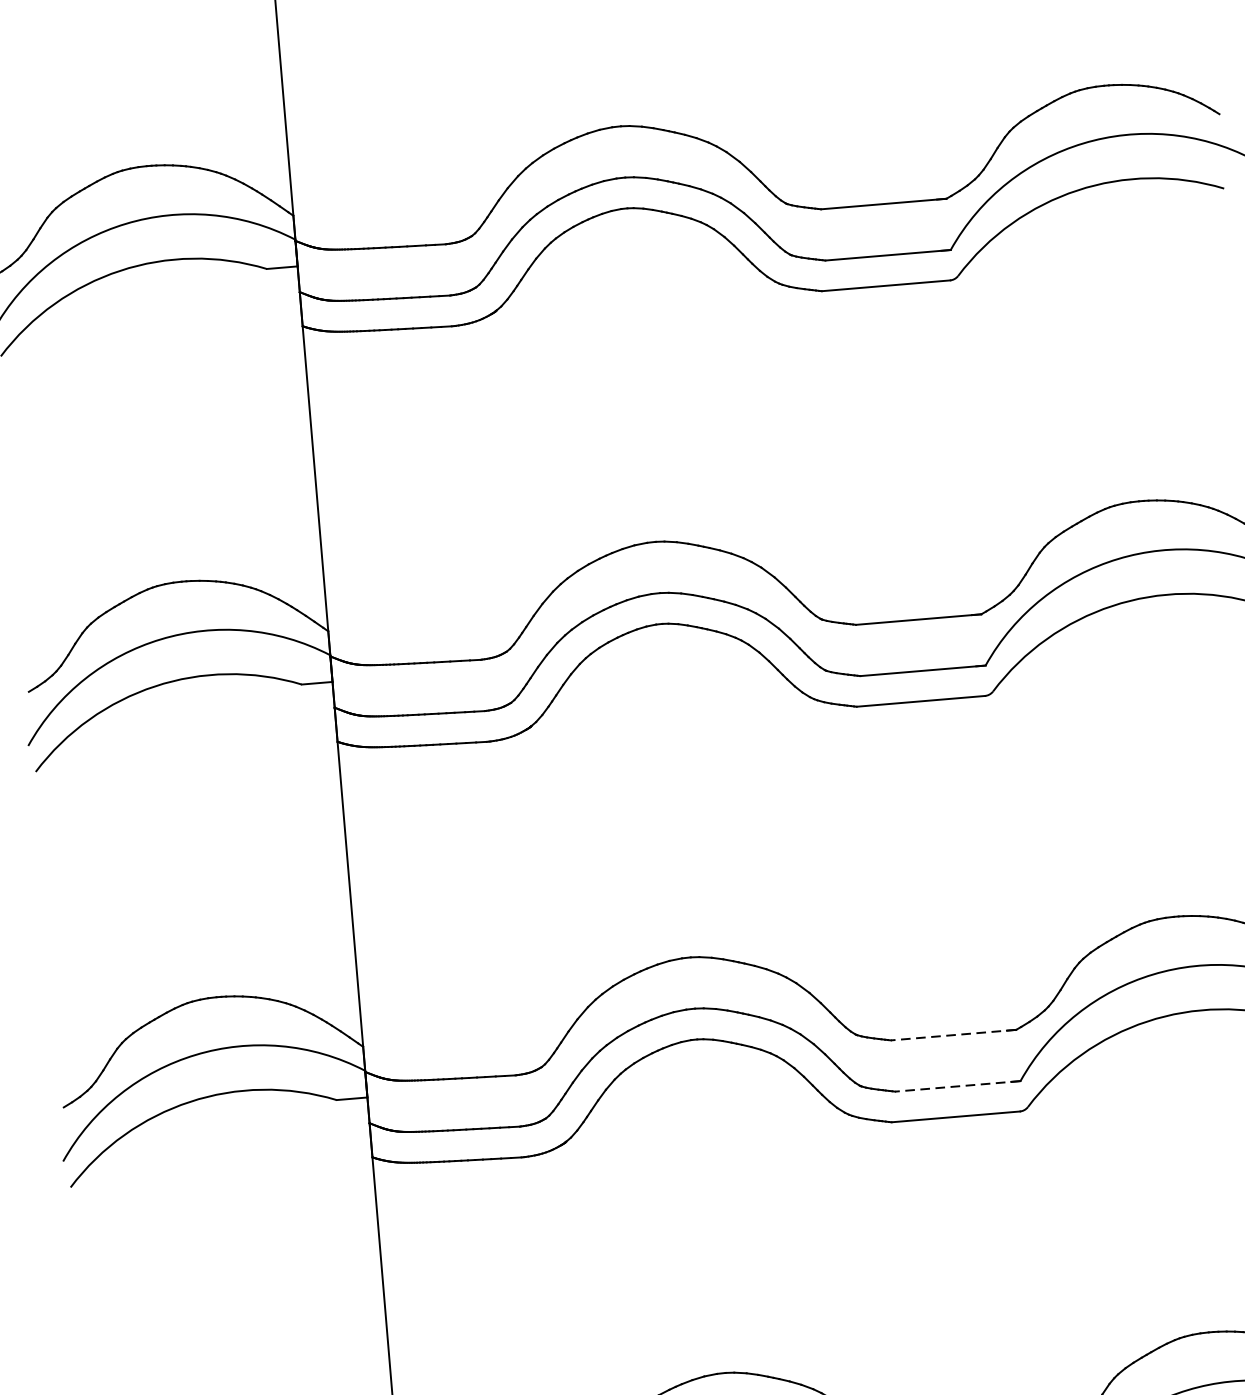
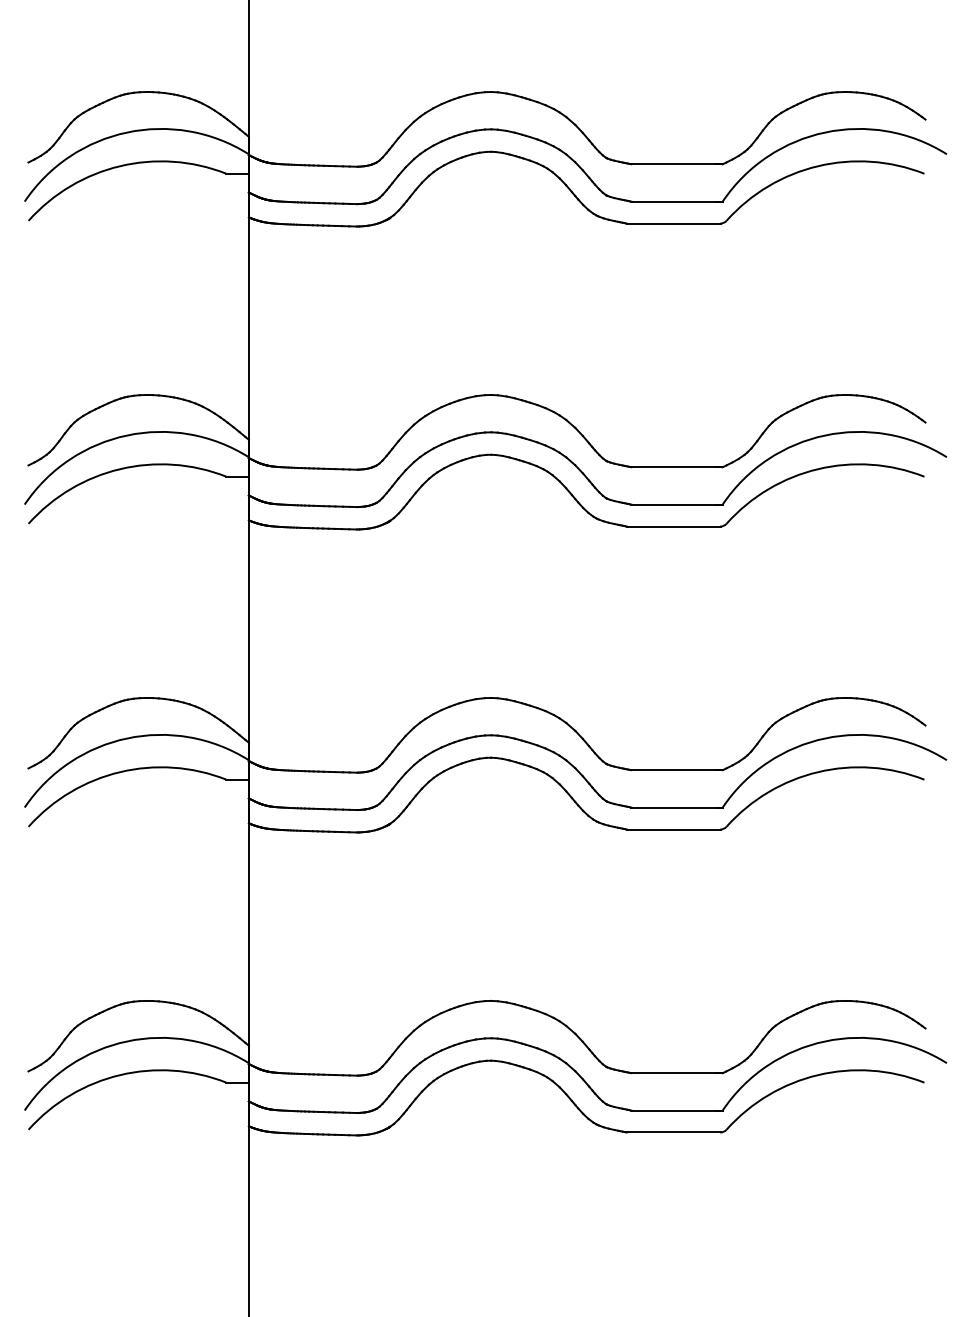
line: (954, 1035) -> (677, 770), dashed -> solid
line: (958, 1086) -> (677, 807), dashed -> solid

